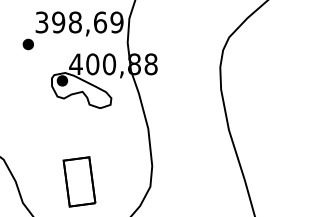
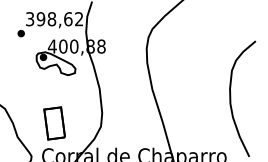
text: (117, 22) -> (79, 19), 398,69 -> 398,62

